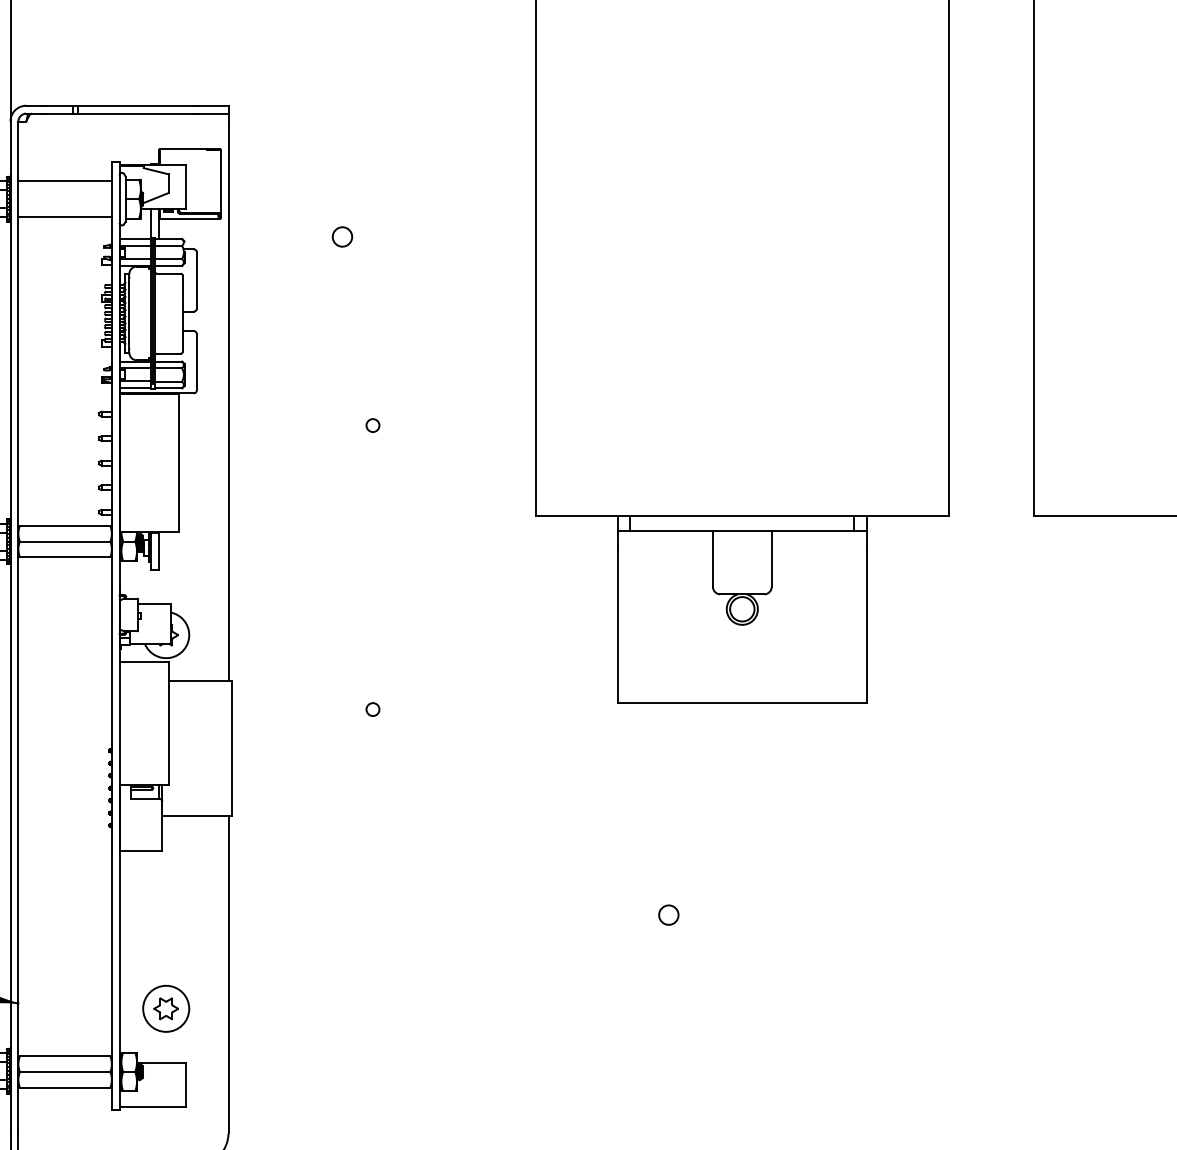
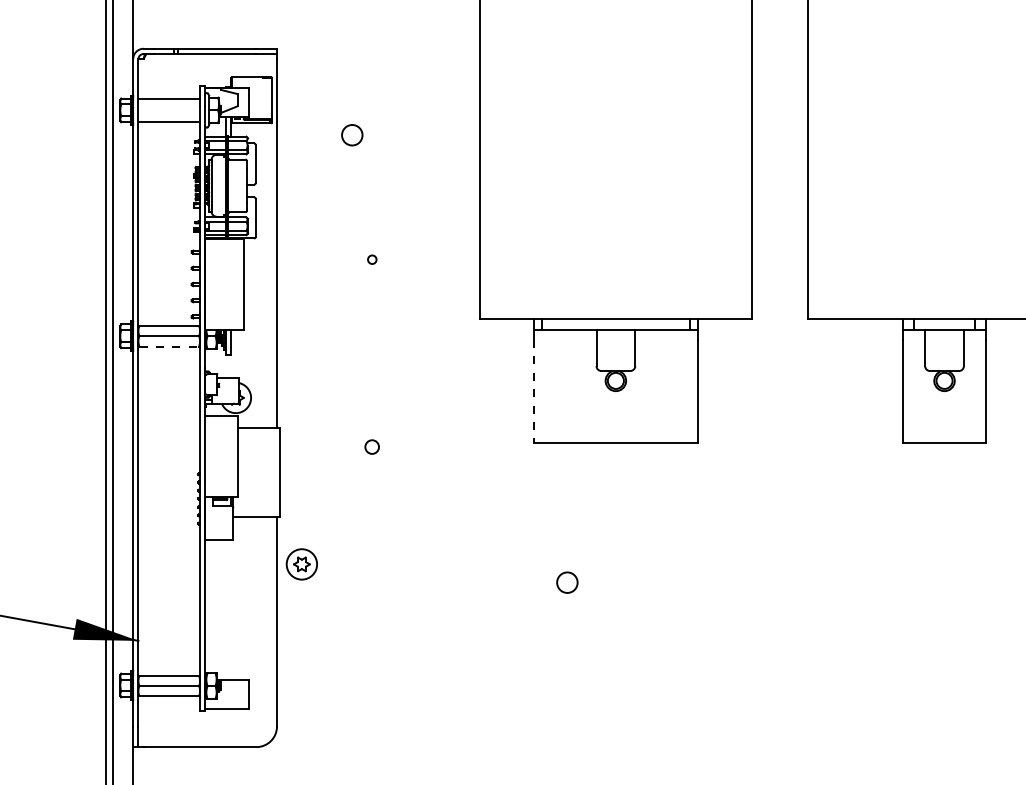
circle: (341, 237) -> (351, 135), size x1.6
line: (65, 557) -> (169, 346), solid -> dashed
line: (617, 625) -> (533, 391), solid -> dashed
circle: (373, 708) -> (372, 446), size x1.6
circle: (668, 914) -> (567, 582), size x1.6
part: (165, 1008) -> (301, 564), moved

